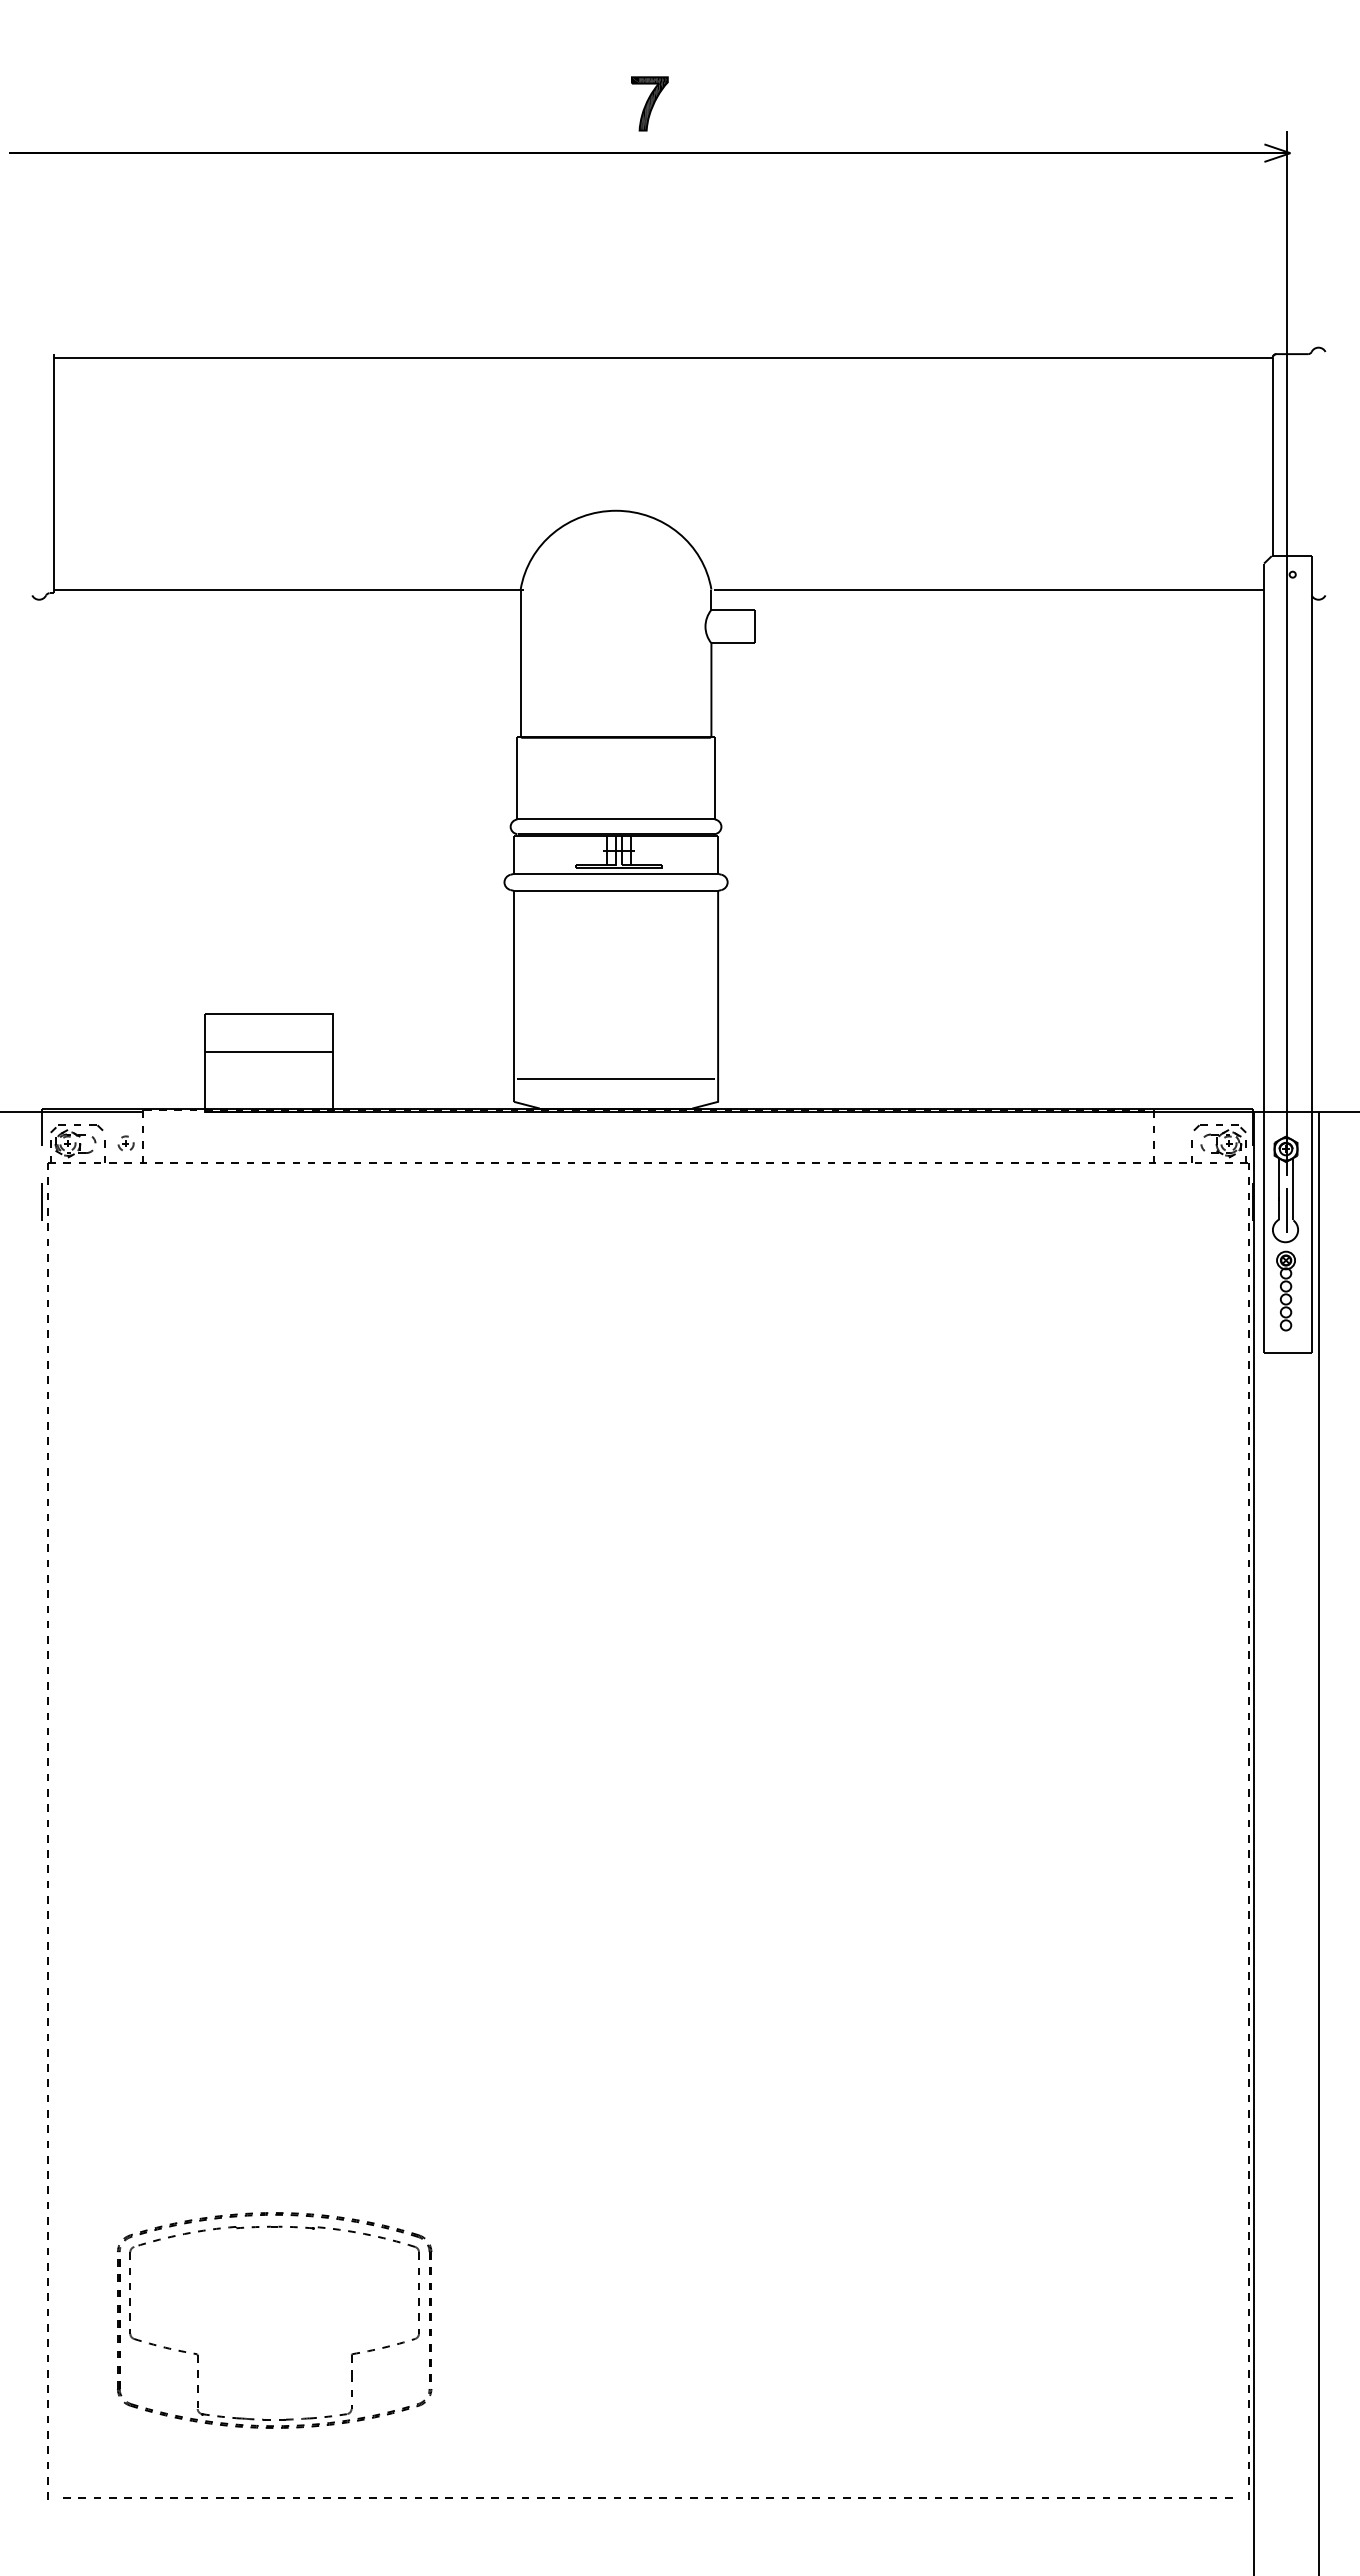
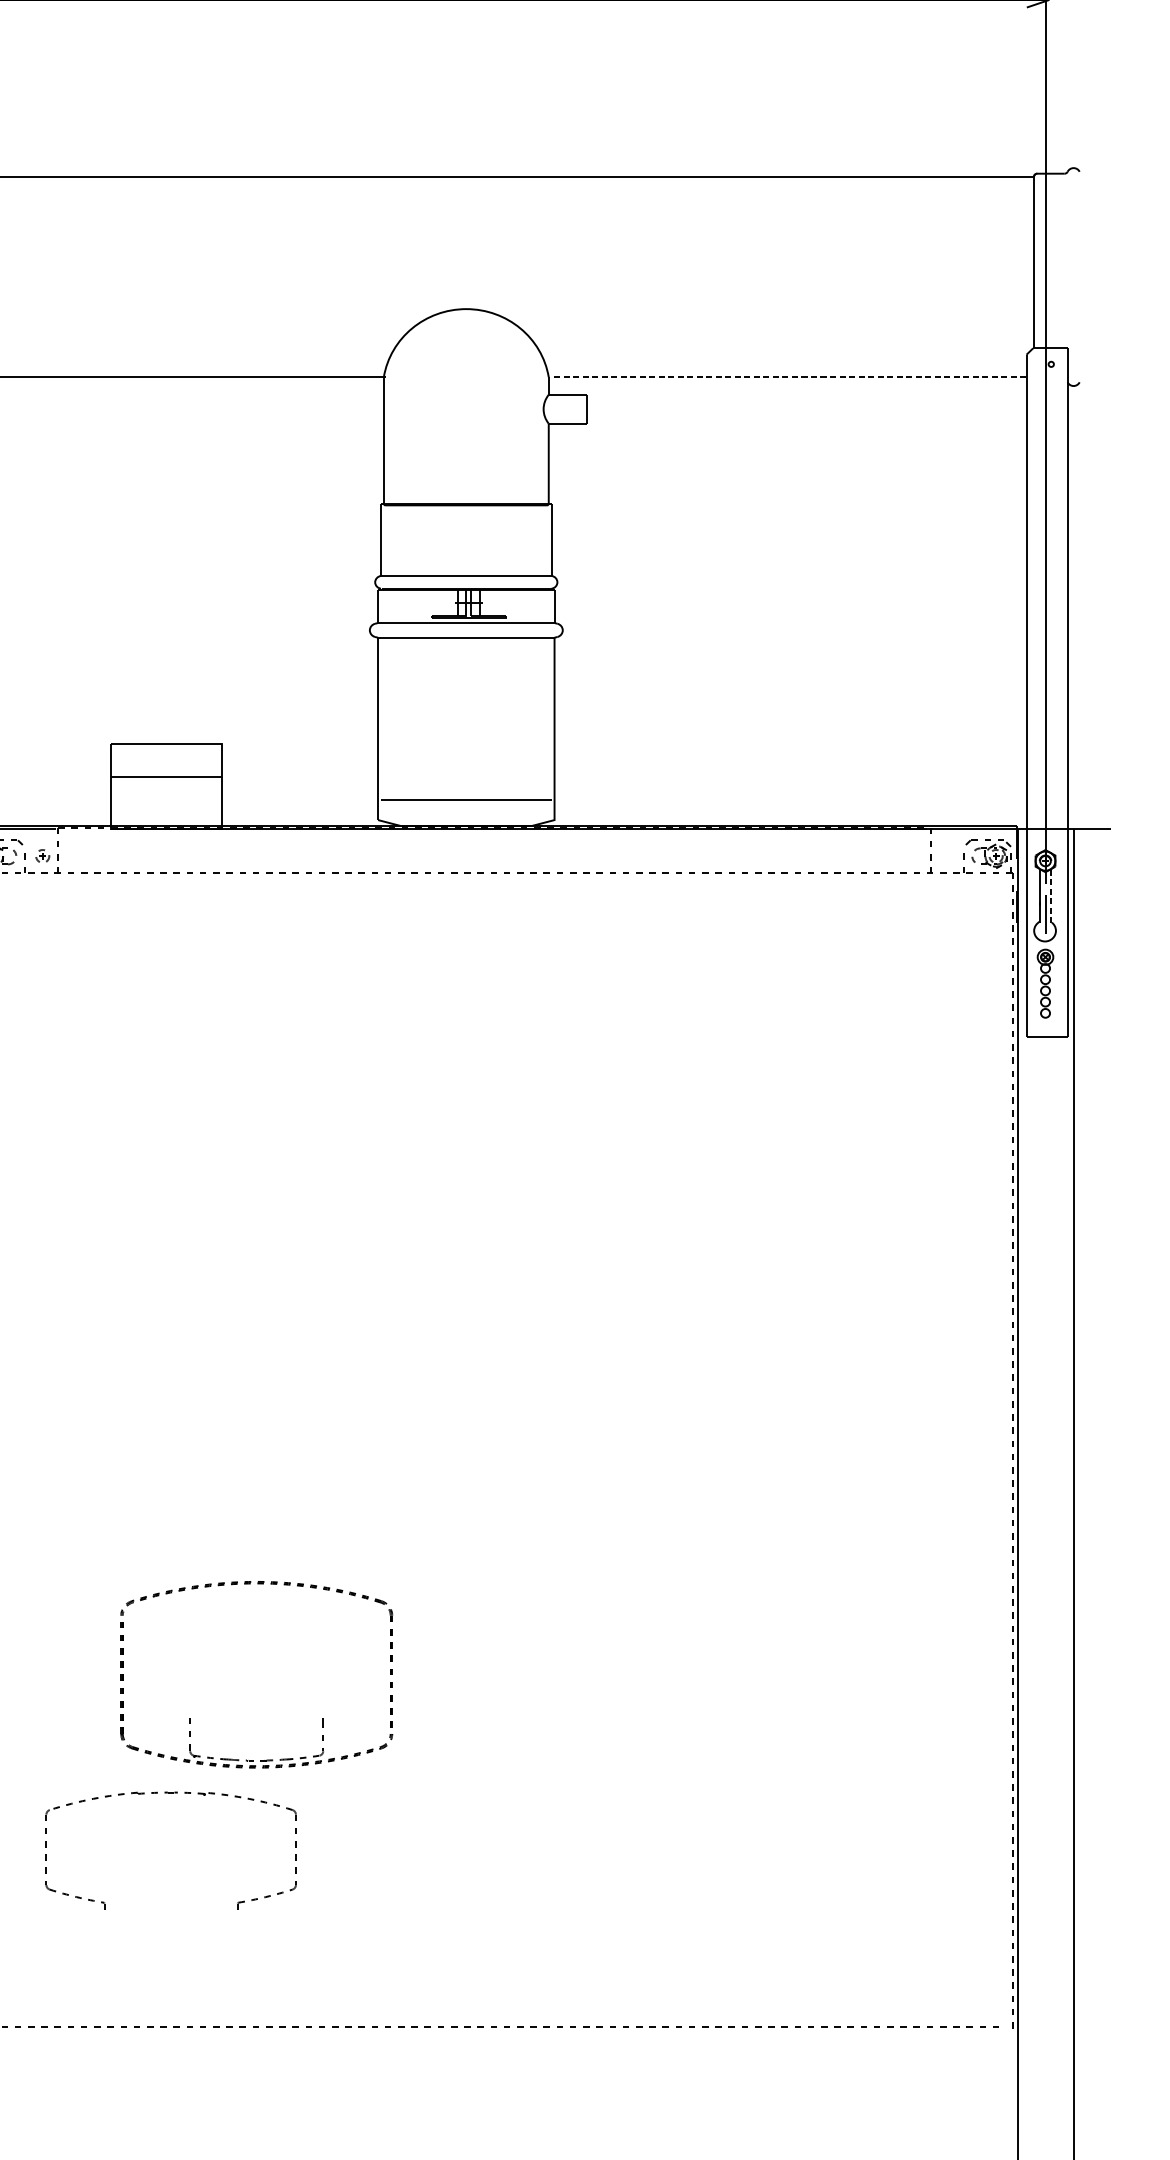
line: (989, 589) -> (789, 377), solid -> dashed
line: (1292, 1190) -> (1051, 896), solid -> dashed
part: (198, 2370) -> (190, 1718), moved

